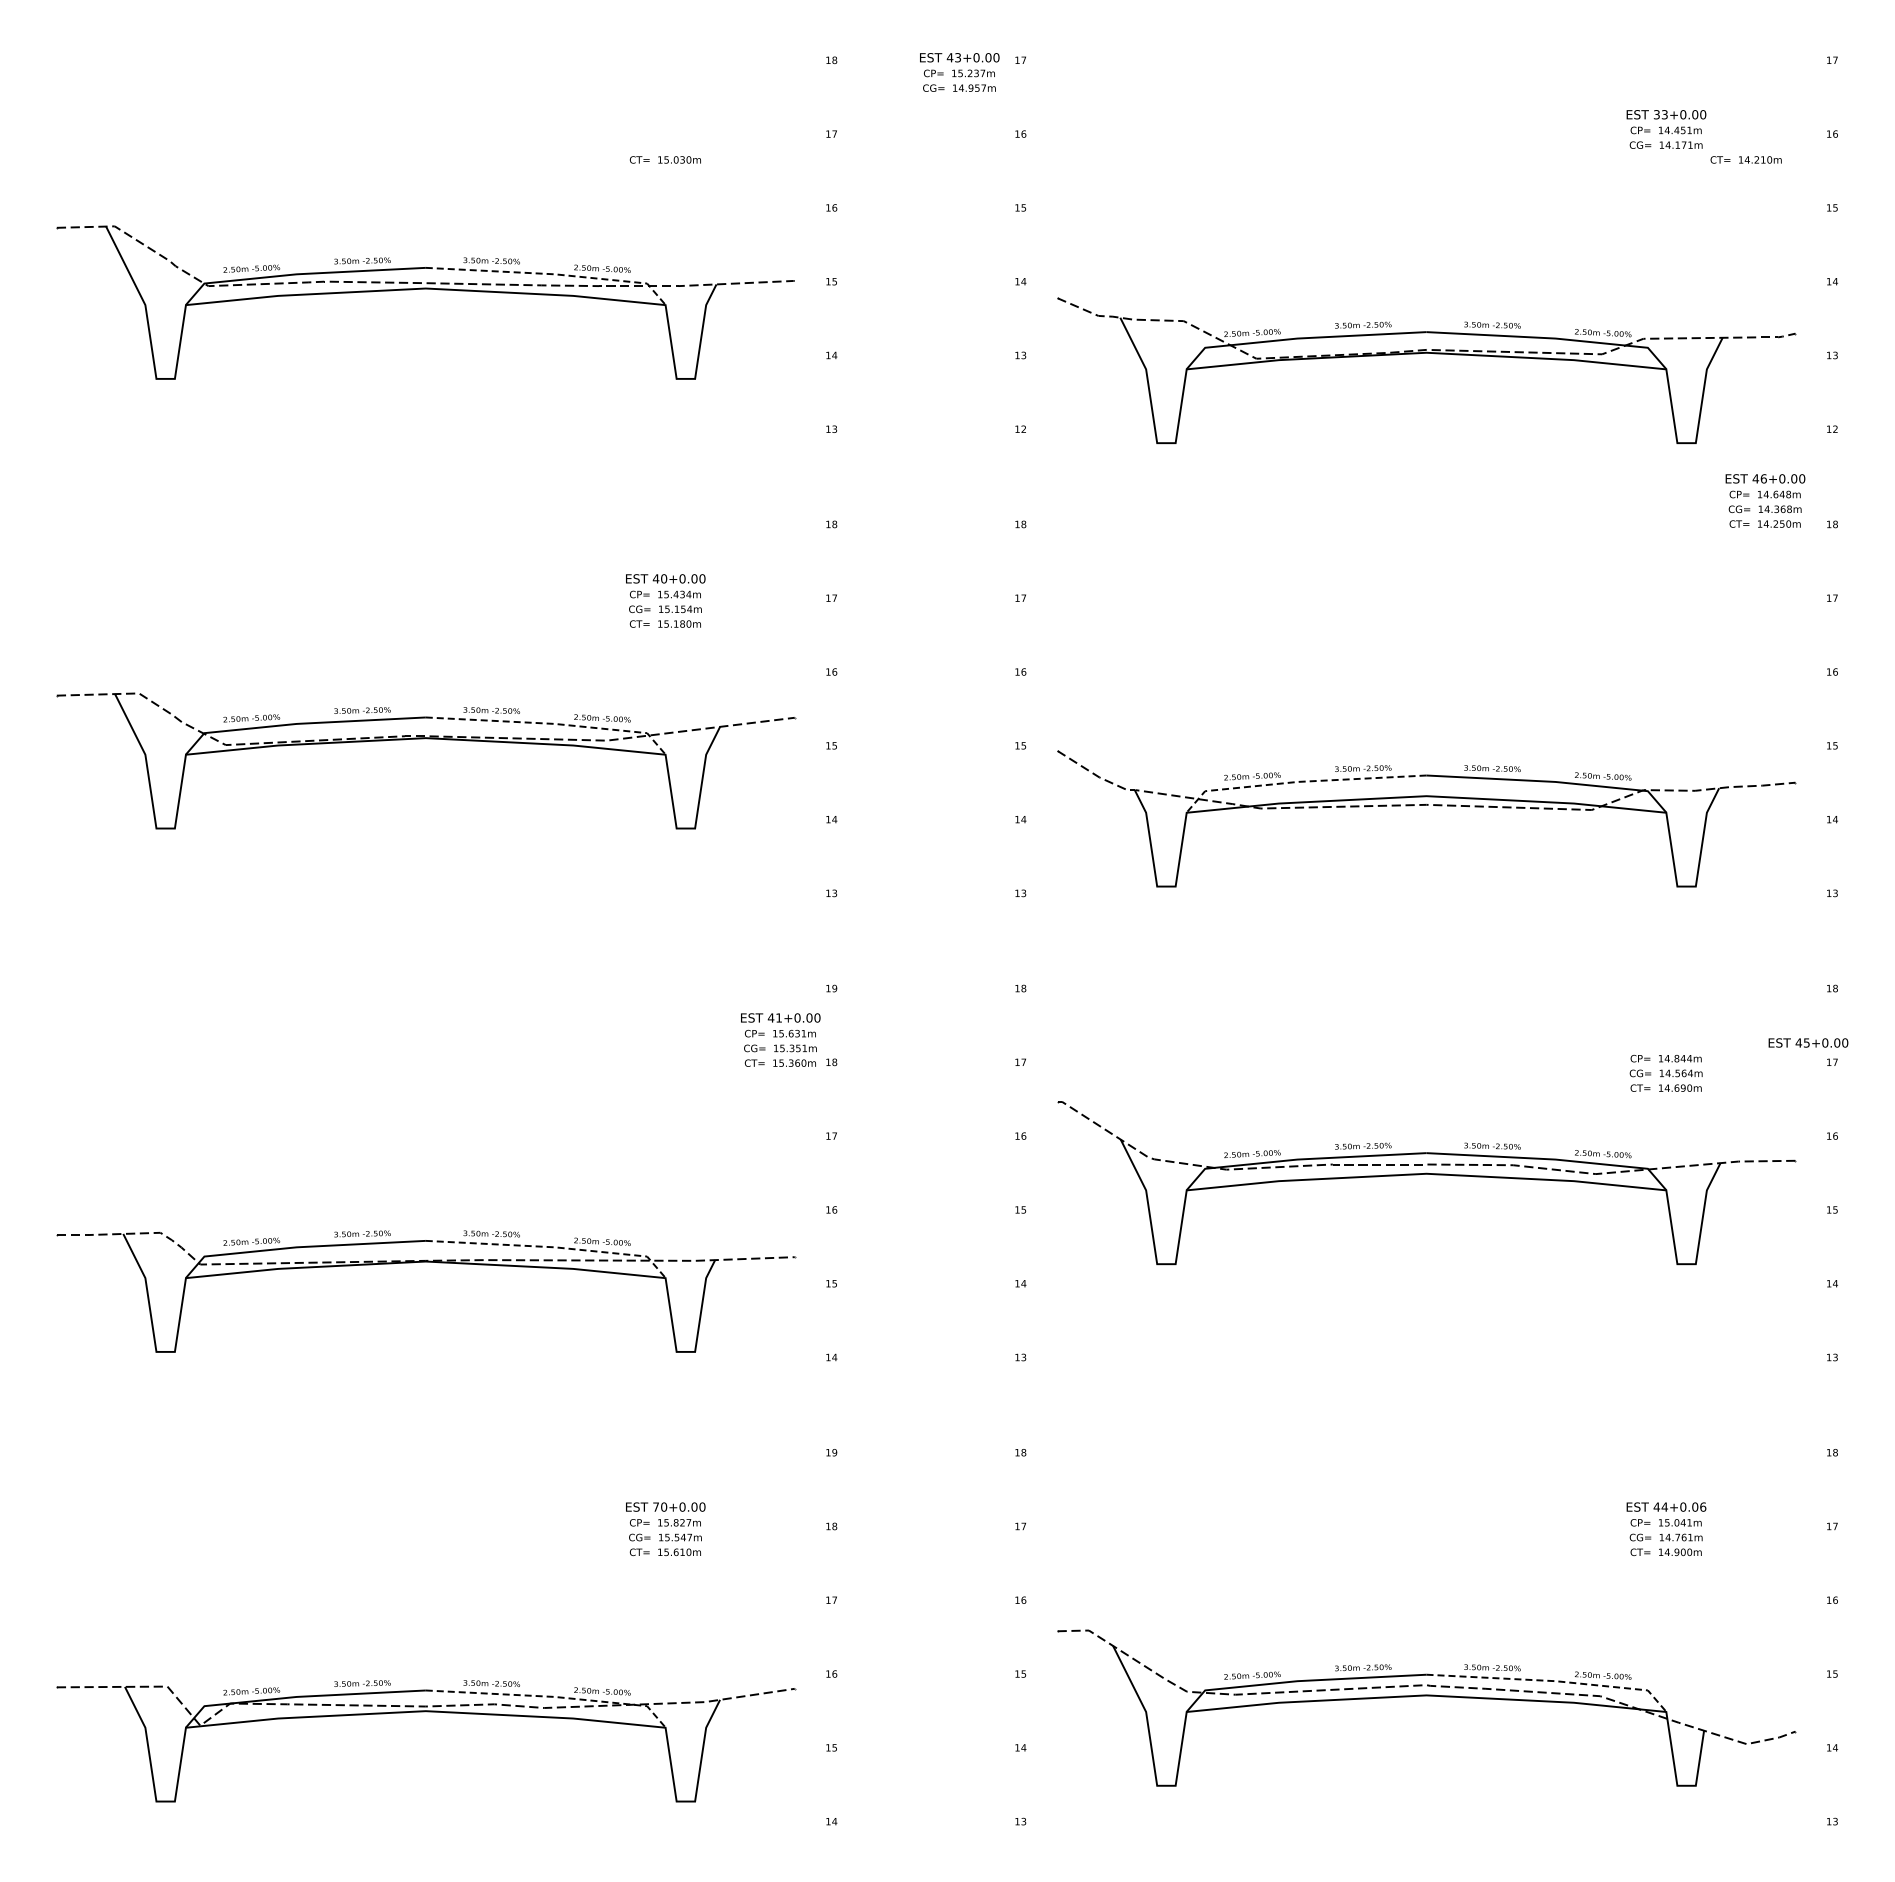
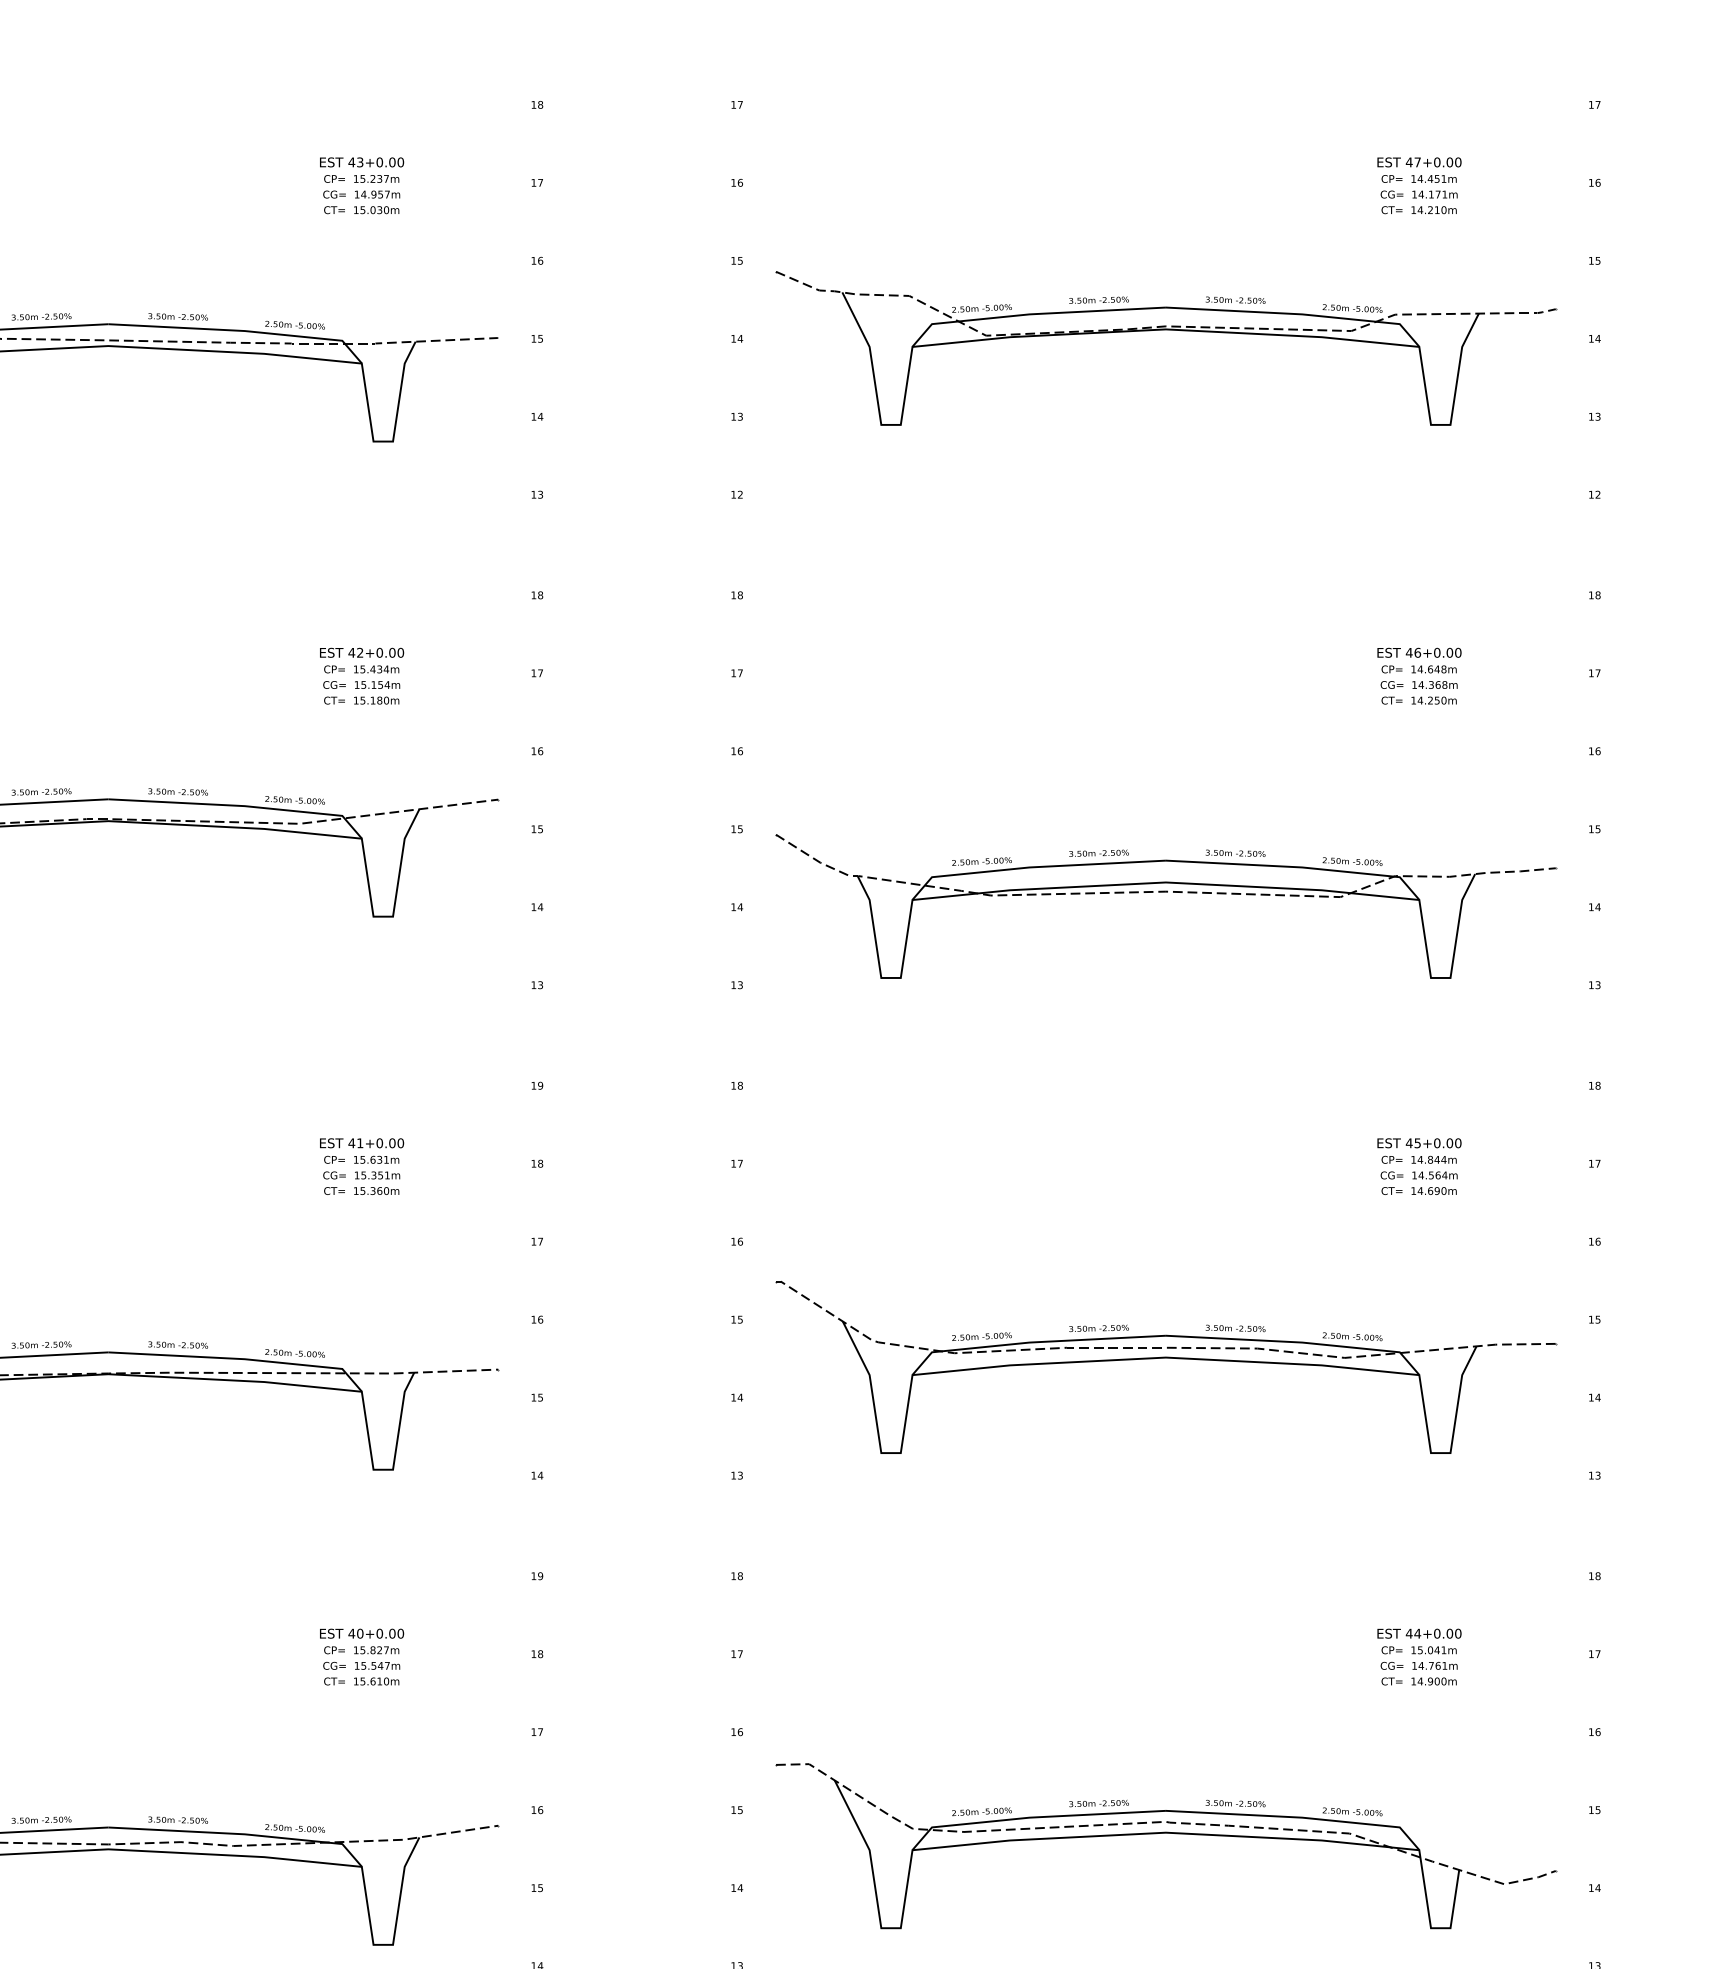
text: (959, 72) -> (361, 178), moved
text: (1660, 114) -> (1413, 162), 33+0.00 -> 47+0.00
text: (1745, 159) -> (1418, 209), moved
line: (551, 274) -> (241, 331), dashed -> solid
part: (1426, 353) -> (1165, 330), moved
text: (1765, 500) -> (1419, 675), moved
text: (664, 578) -> (360, 652), 40+0.00 -> 42+0.00
line: (551, 723) -> (241, 805), dashed -> solid
line: (1300, 781) -> (1032, 866), dashed -> solid
text: (780, 1039) -> (361, 1166), moved
text: (1808, 1042) -> (1419, 1142), moved
part: (1426, 1174) -> (1165, 1358), moved
line: (551, 1247) -> (241, 1359), dashed -> solid
text: (655, 1506) -> (351, 1633), 70+0.00 -> 40+0.00
text: (1703, 1506) -> (1458, 1633), 44+0.06 -> 44+0.00
line: (1552, 1681) -> (1299, 1818), dashed -> solid
line: (551, 1696) -> (241, 1833), dashed -> solid

